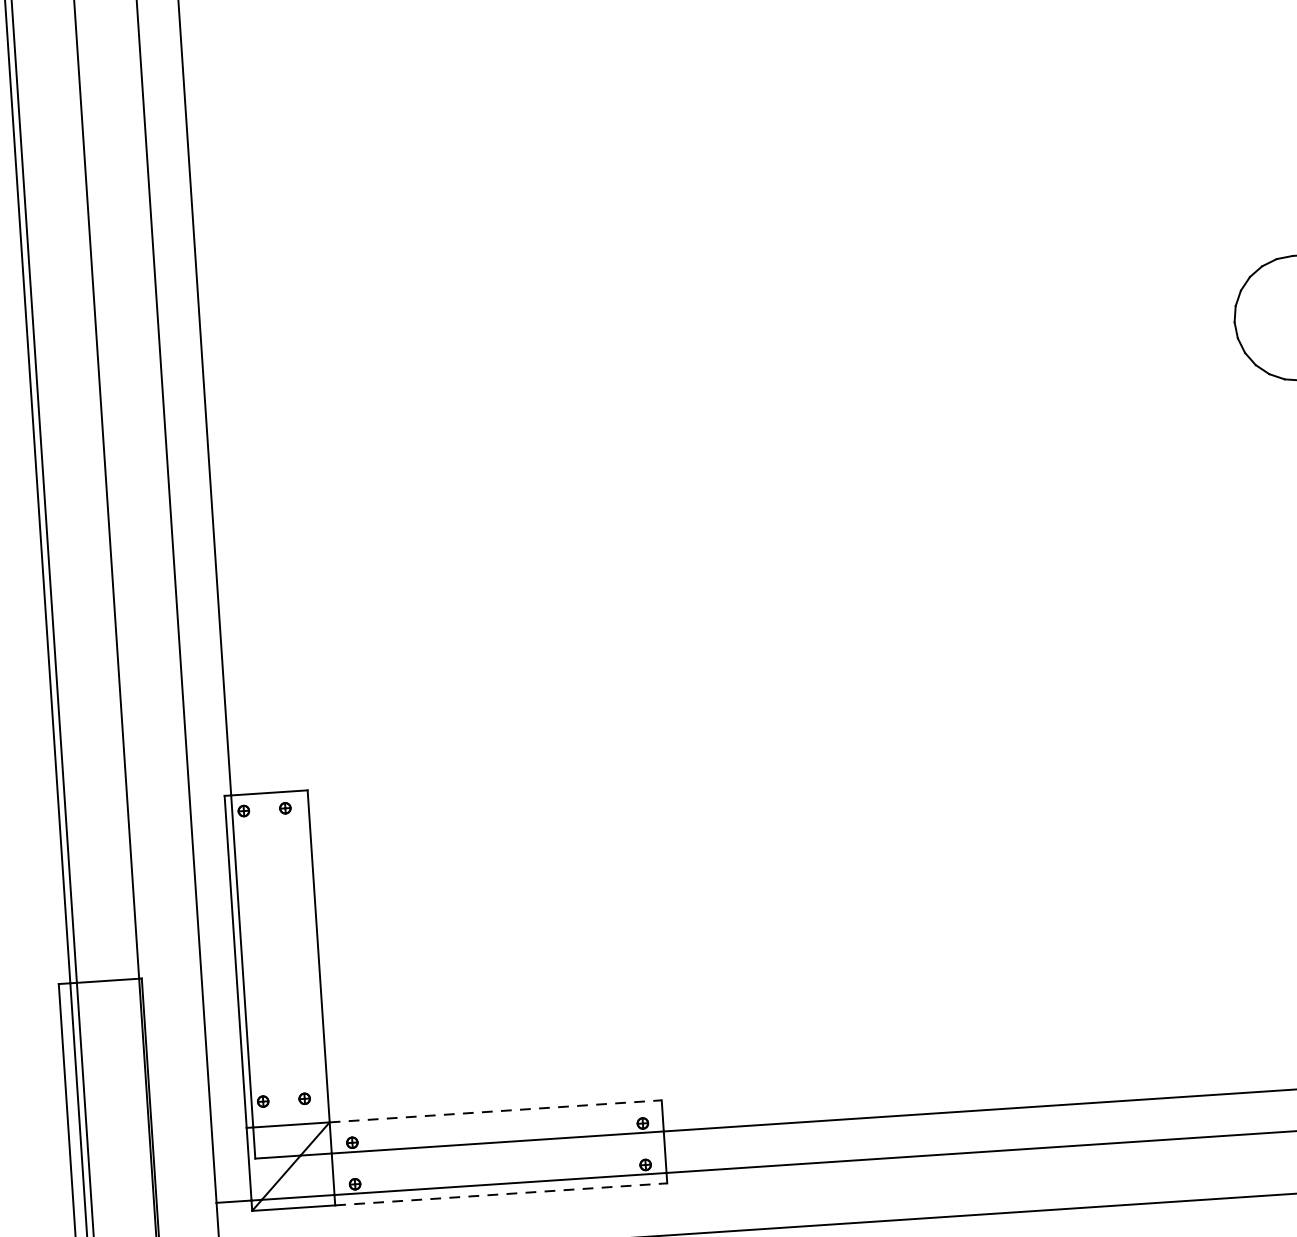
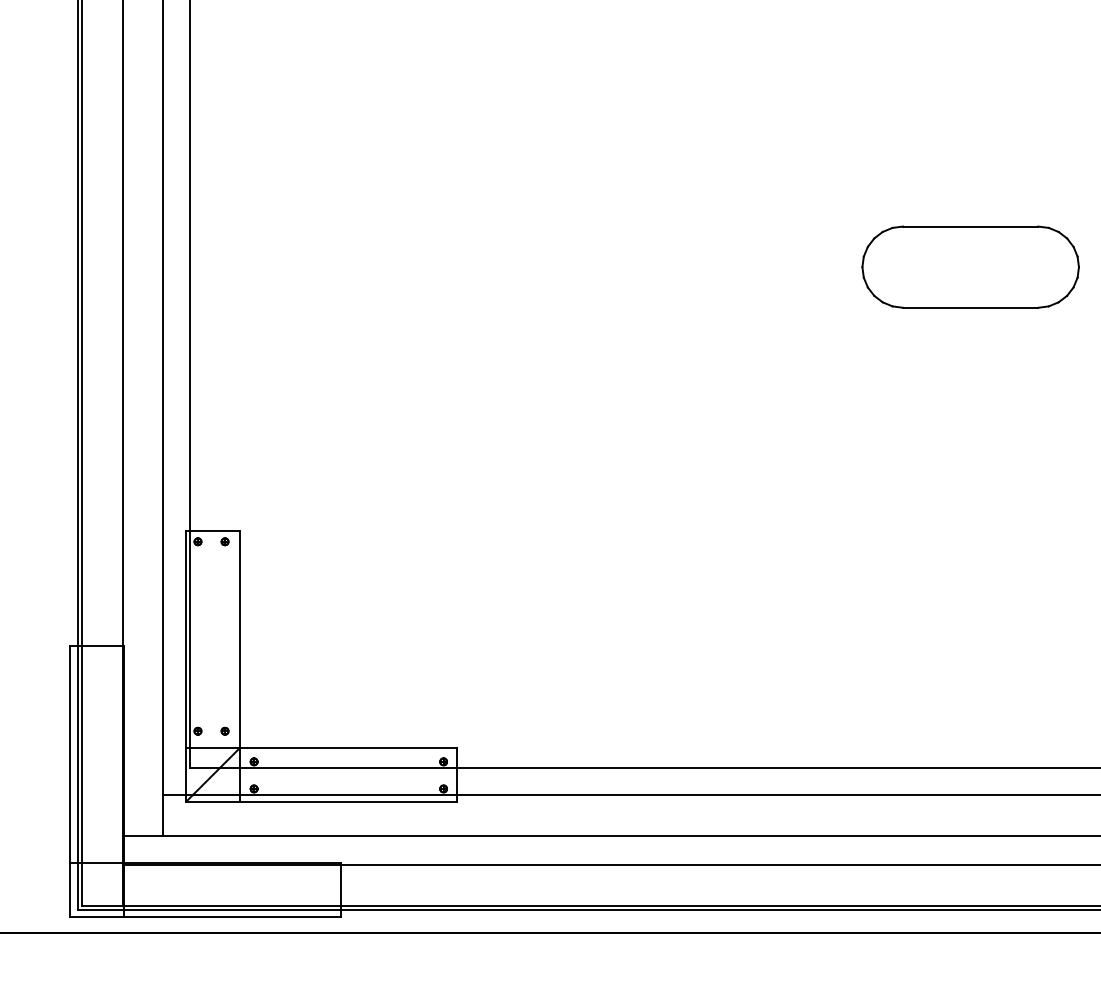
line: (497, 1111) -> (349, 747), dashed -> solid
line: (502, 1193) -> (349, 801), dashed -> solid

